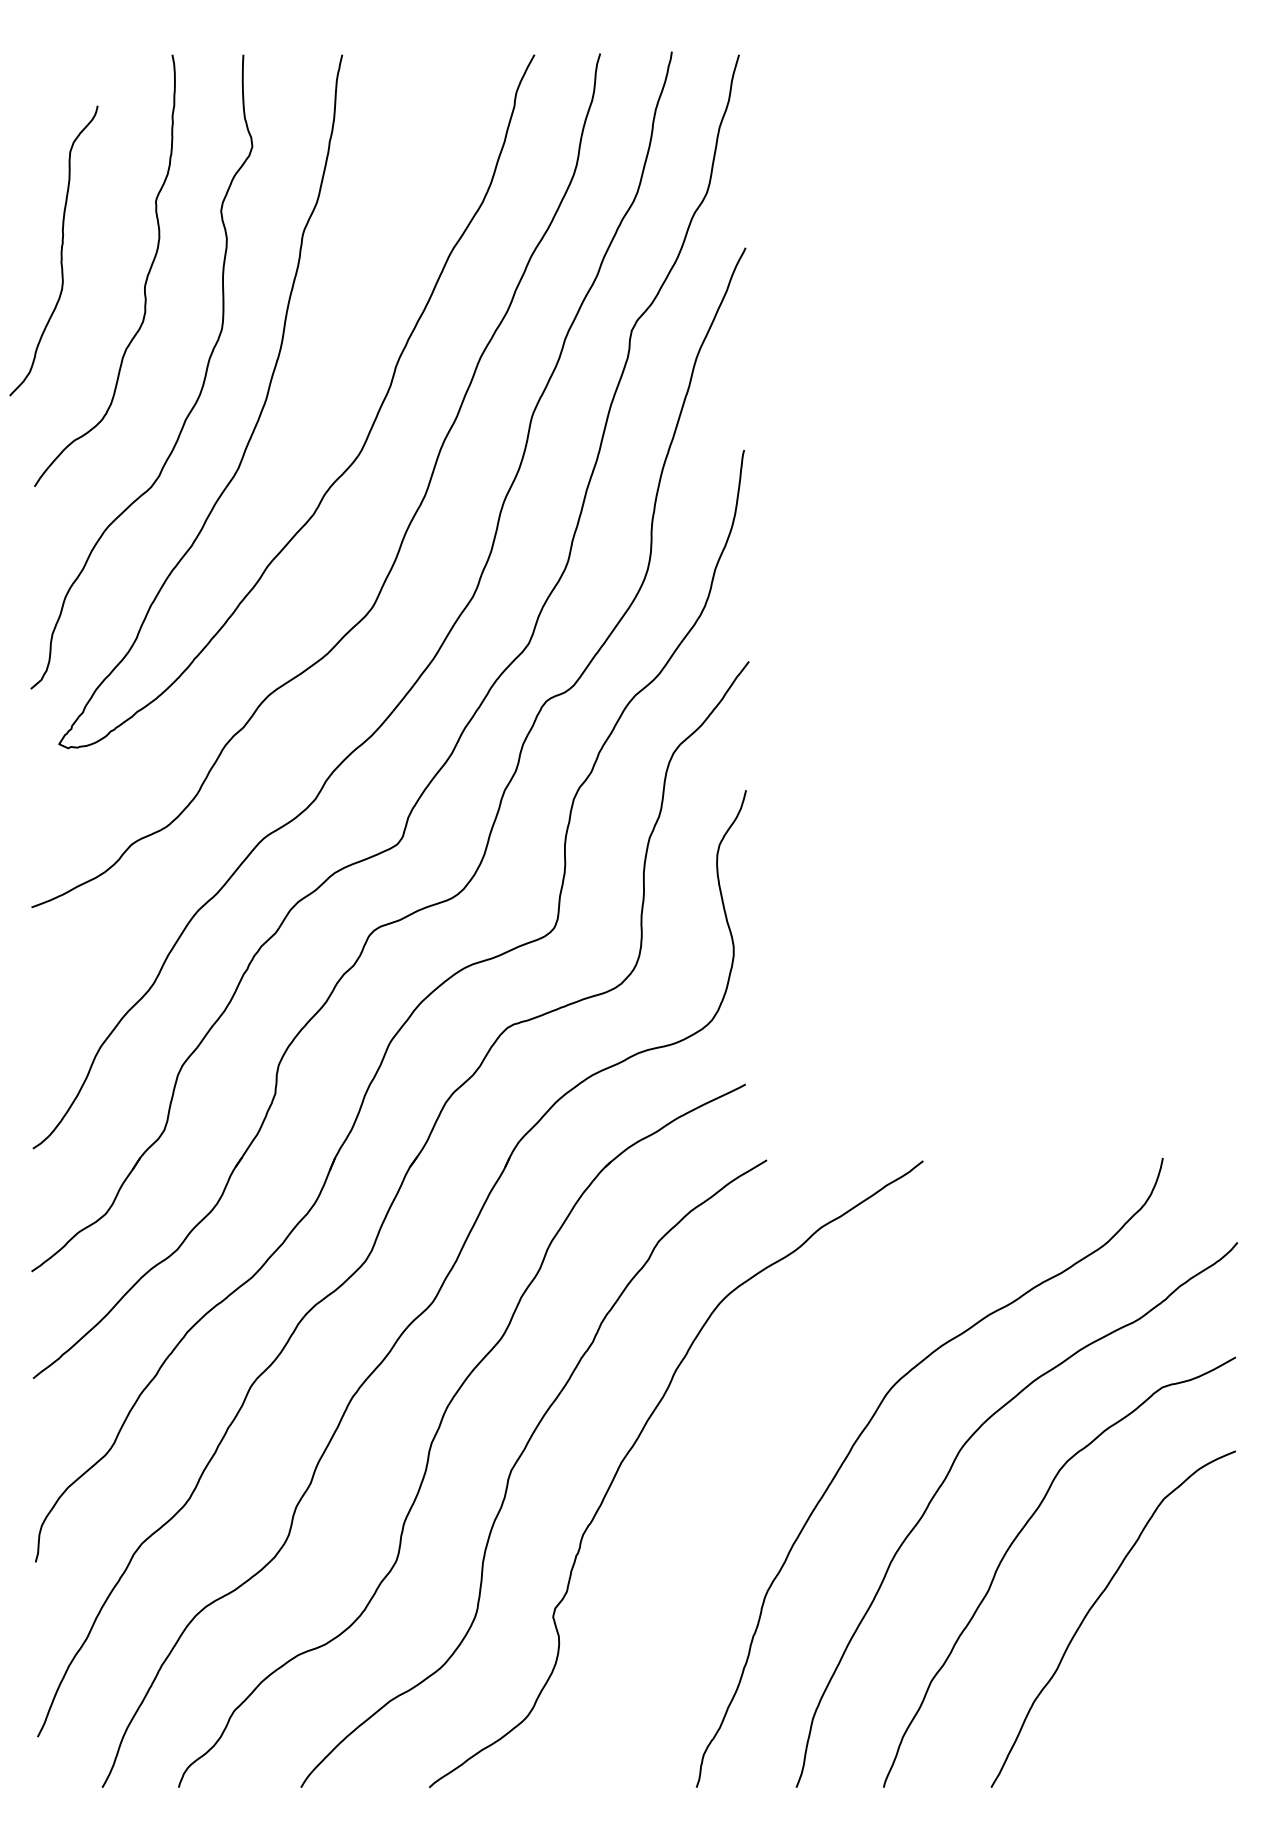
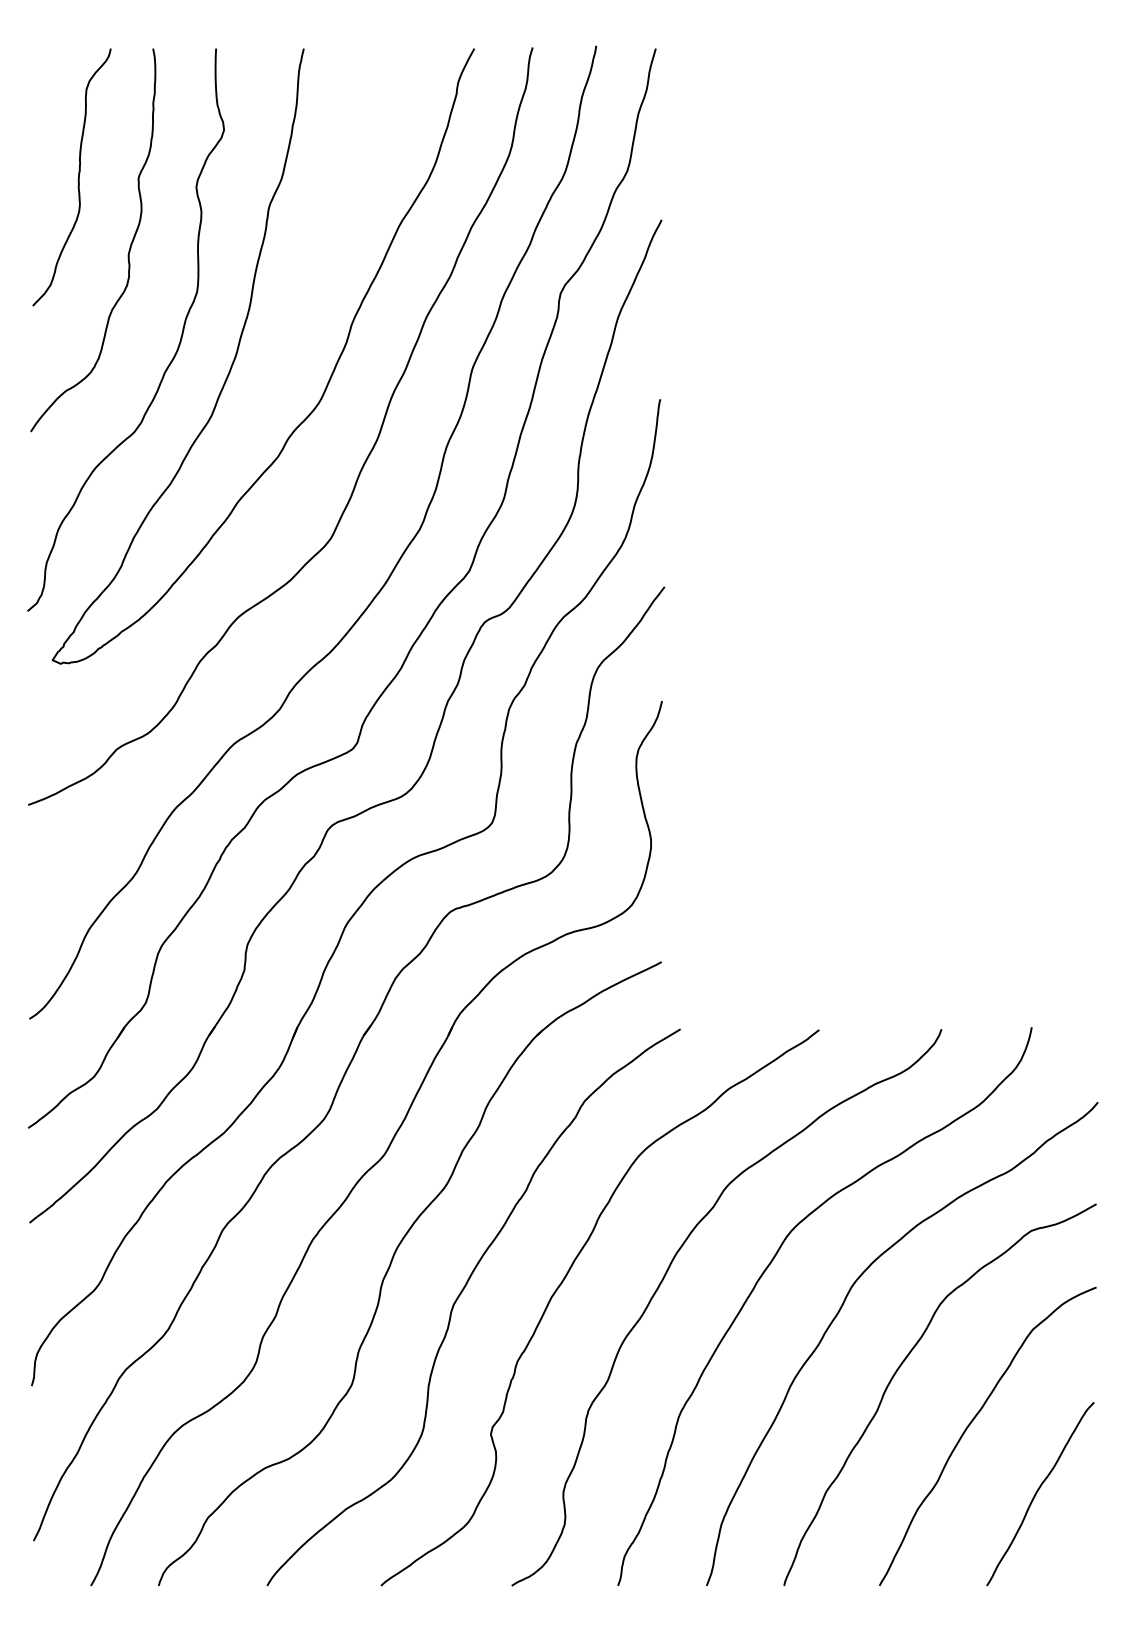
curve: (60, 250) -> (77, 177), moved
curve: (749, 1439) -> (665, 1277), added
curve: (1169, 1682) -> (1037, 1492), added

